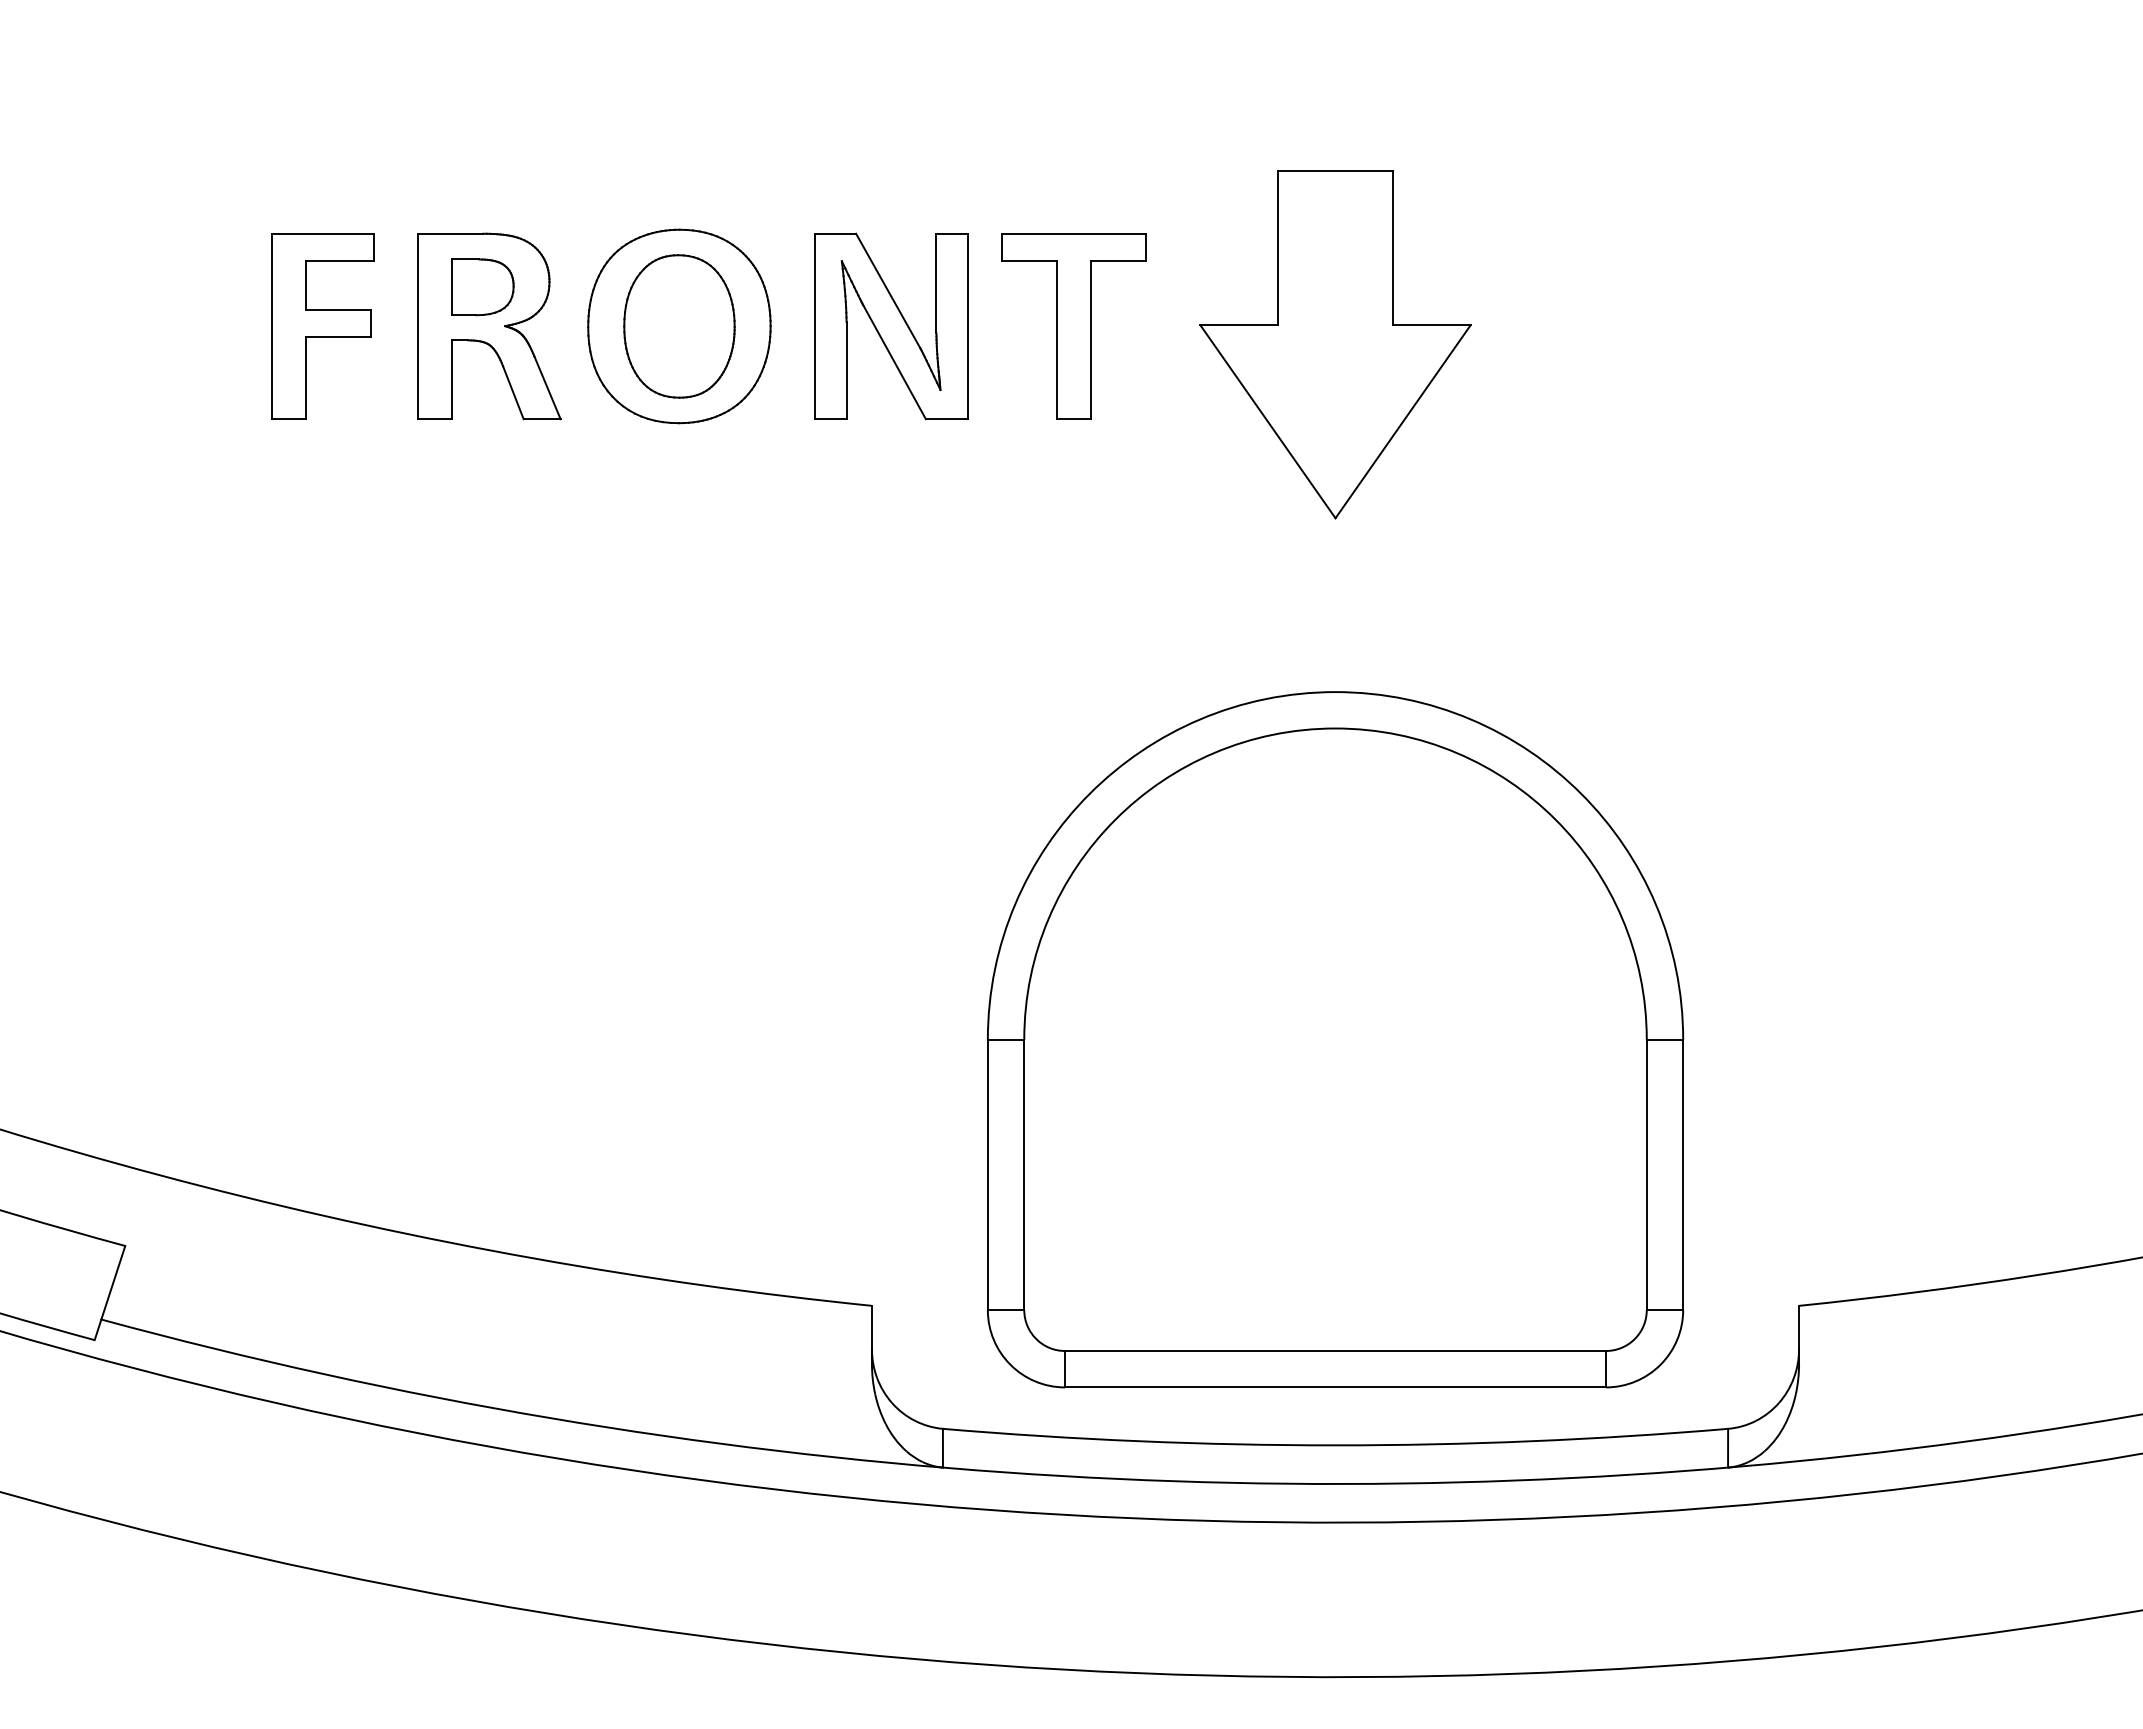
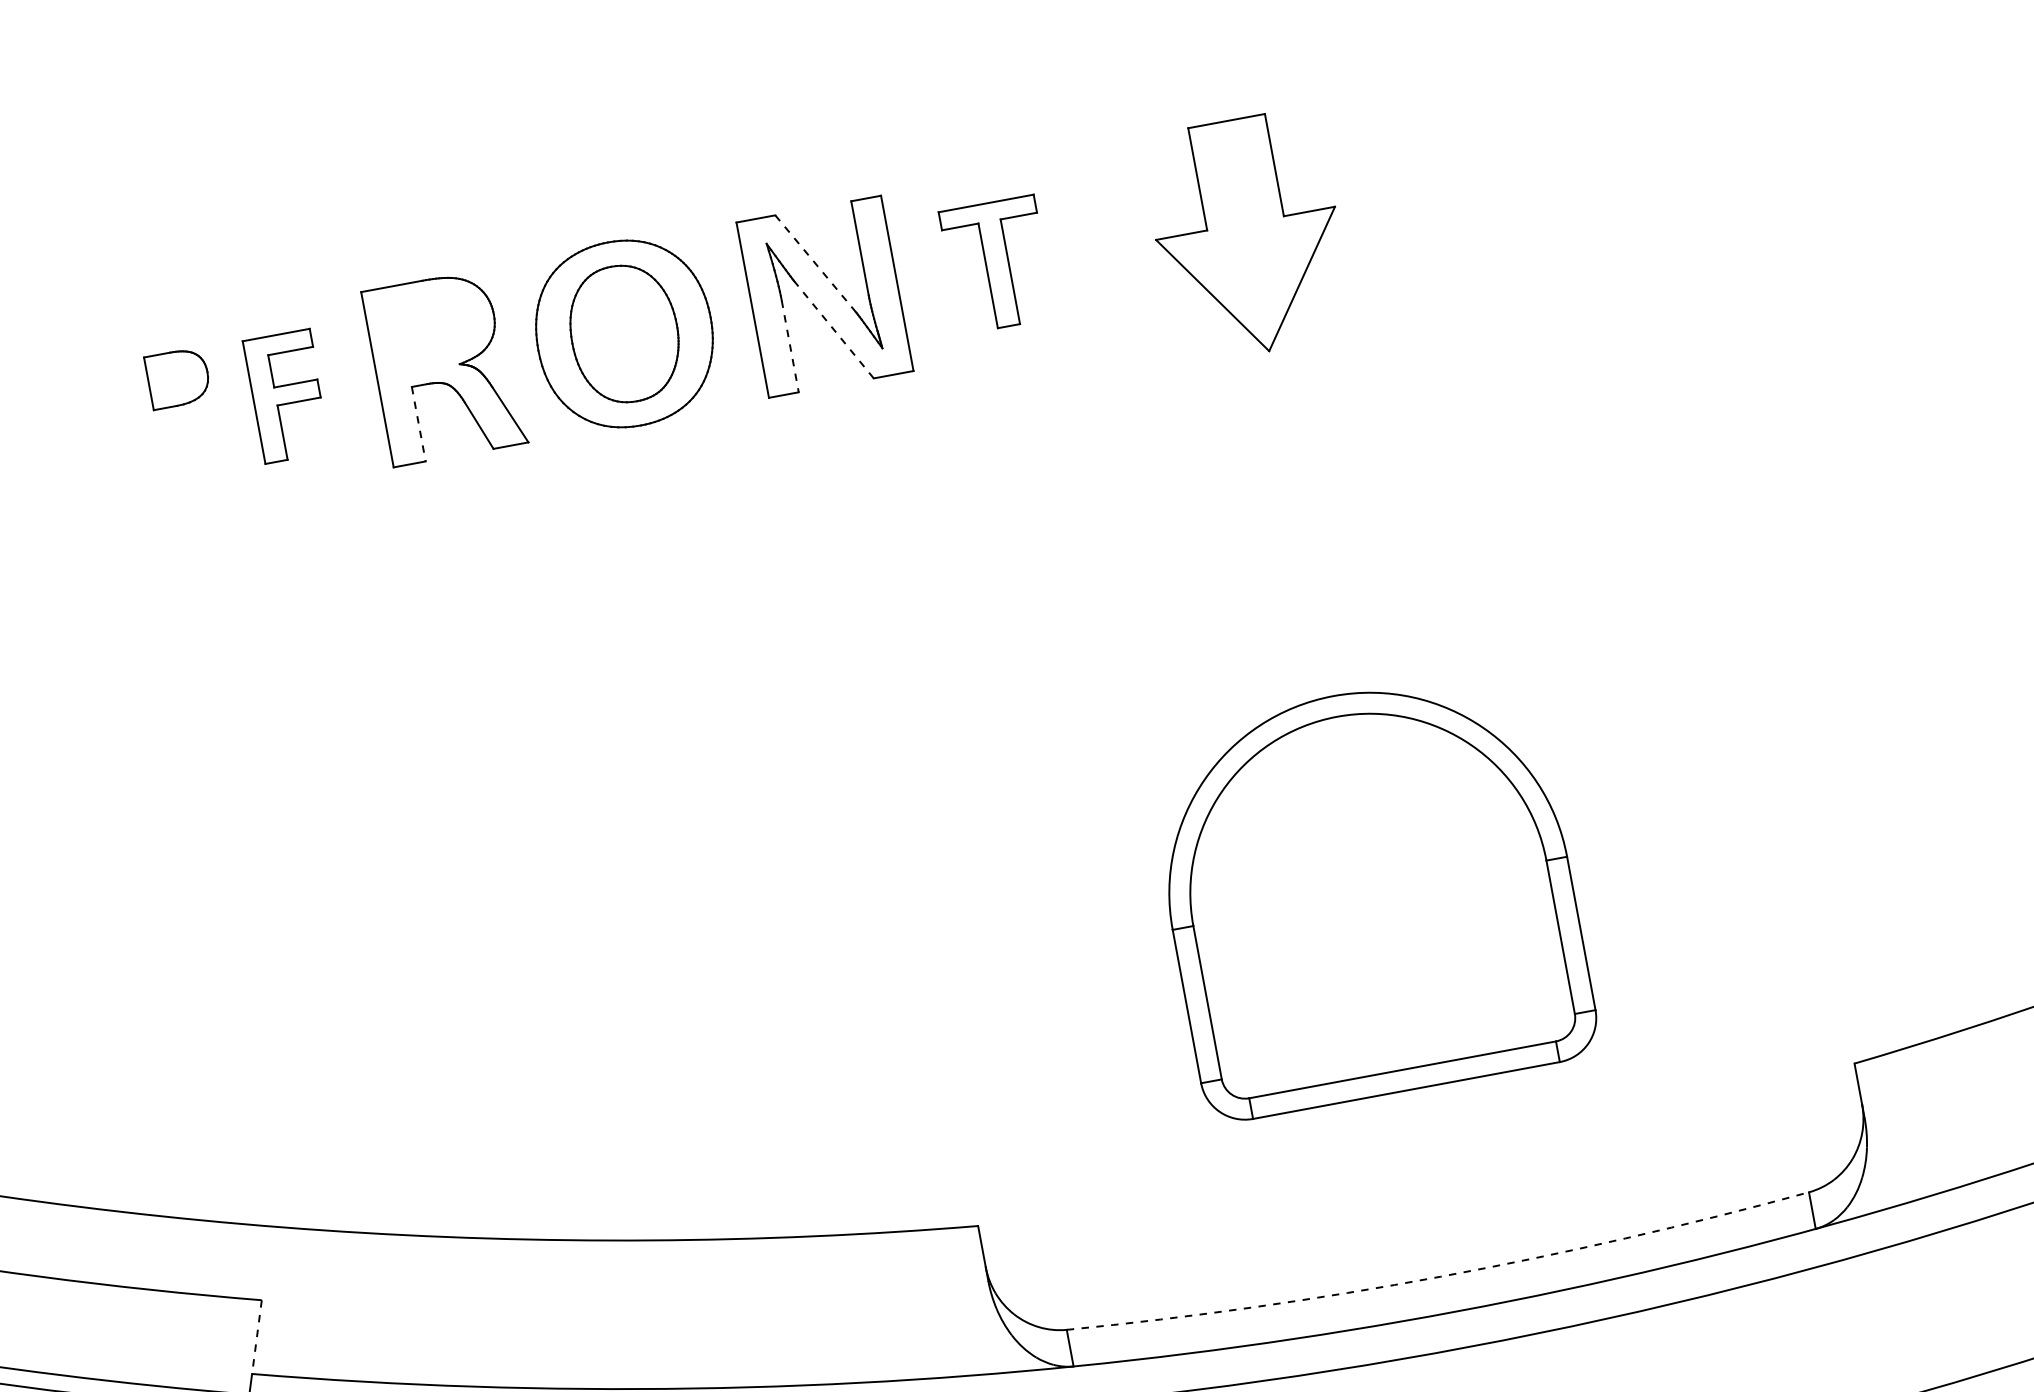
part: (482, 287) -> (178, 378), moved
line: (888, 291) -> (816, 264), solid -> dashed
part: (322, 326) -> (287, 396), size x0.7
part: (1073, 326) -> (997, 264), size x0.7
part: (1335, 344) -> (1247, 236), size x0.7
line: (894, 361) -> (833, 329), solid -> dashed
line: (846, 370) -> (790, 346), solid -> dashed
line: (451, 380) -> (418, 424), solid -> dashed
part: (1335, 1039) -> (1369, 893), size x0.6
line: (113, 1282) -> (257, 1336), solid -> dashed
arc: (1335, 1445) -> (1440, 1276), solid -> dashed

